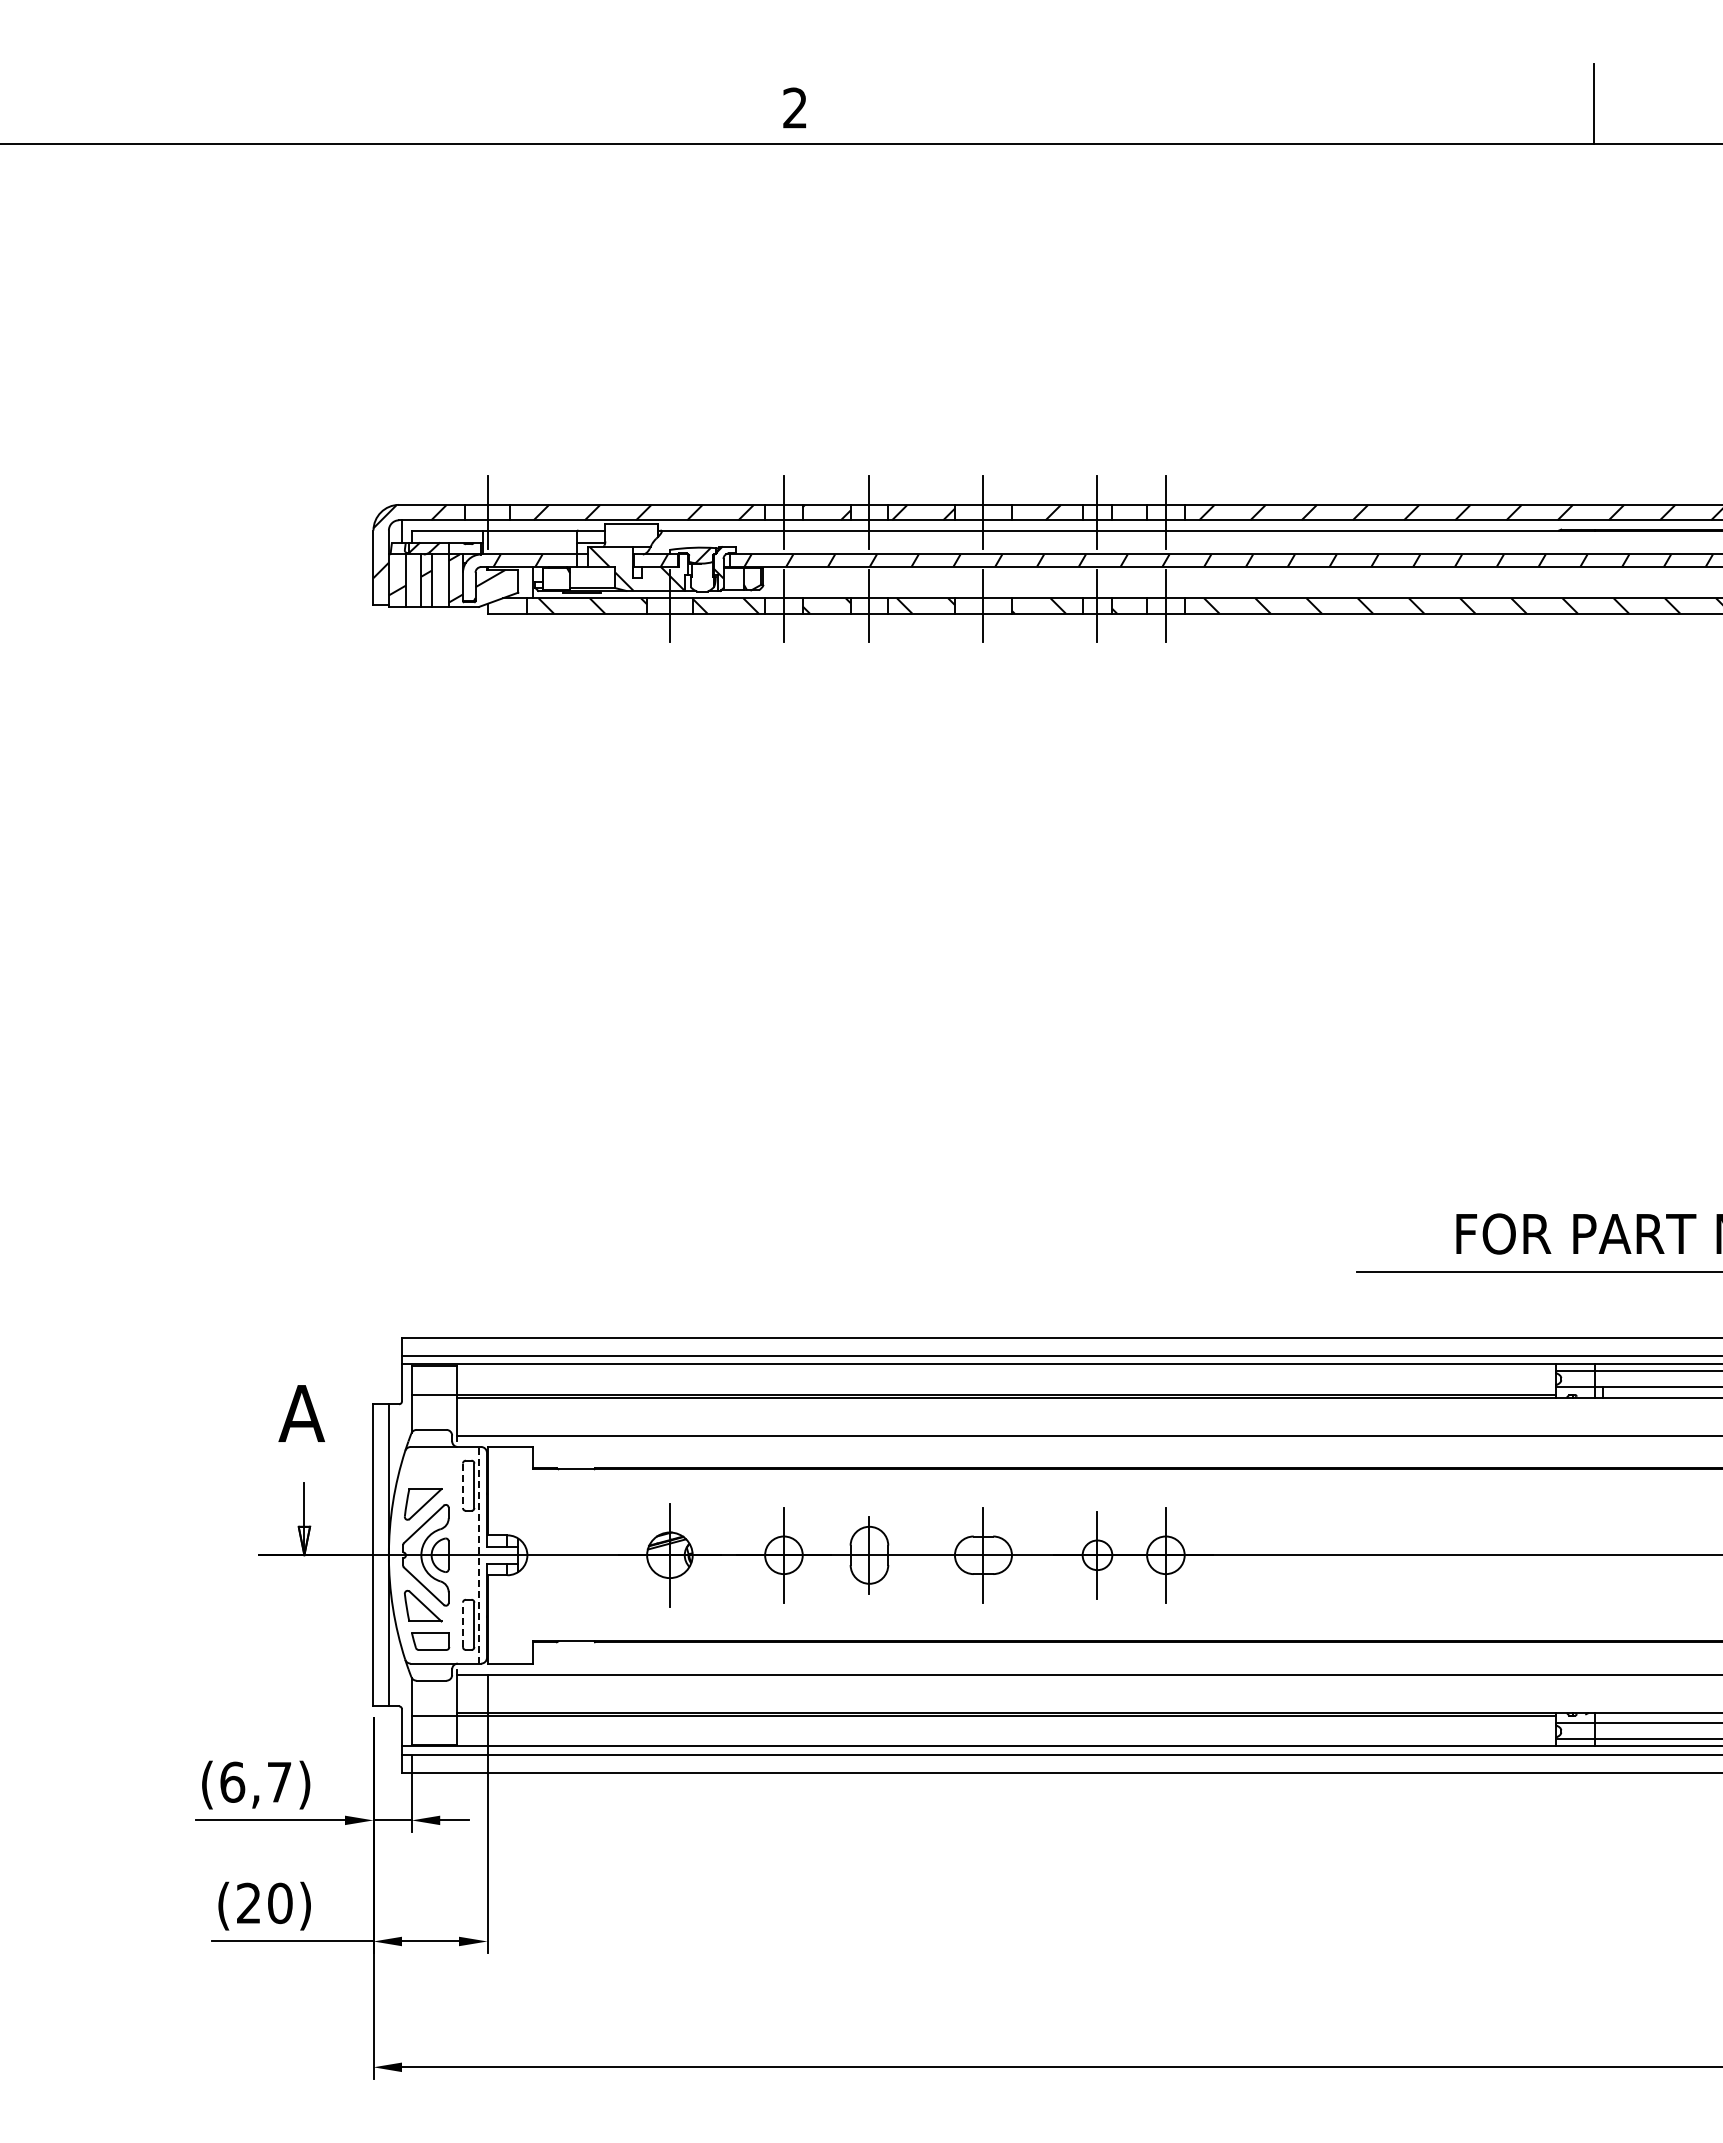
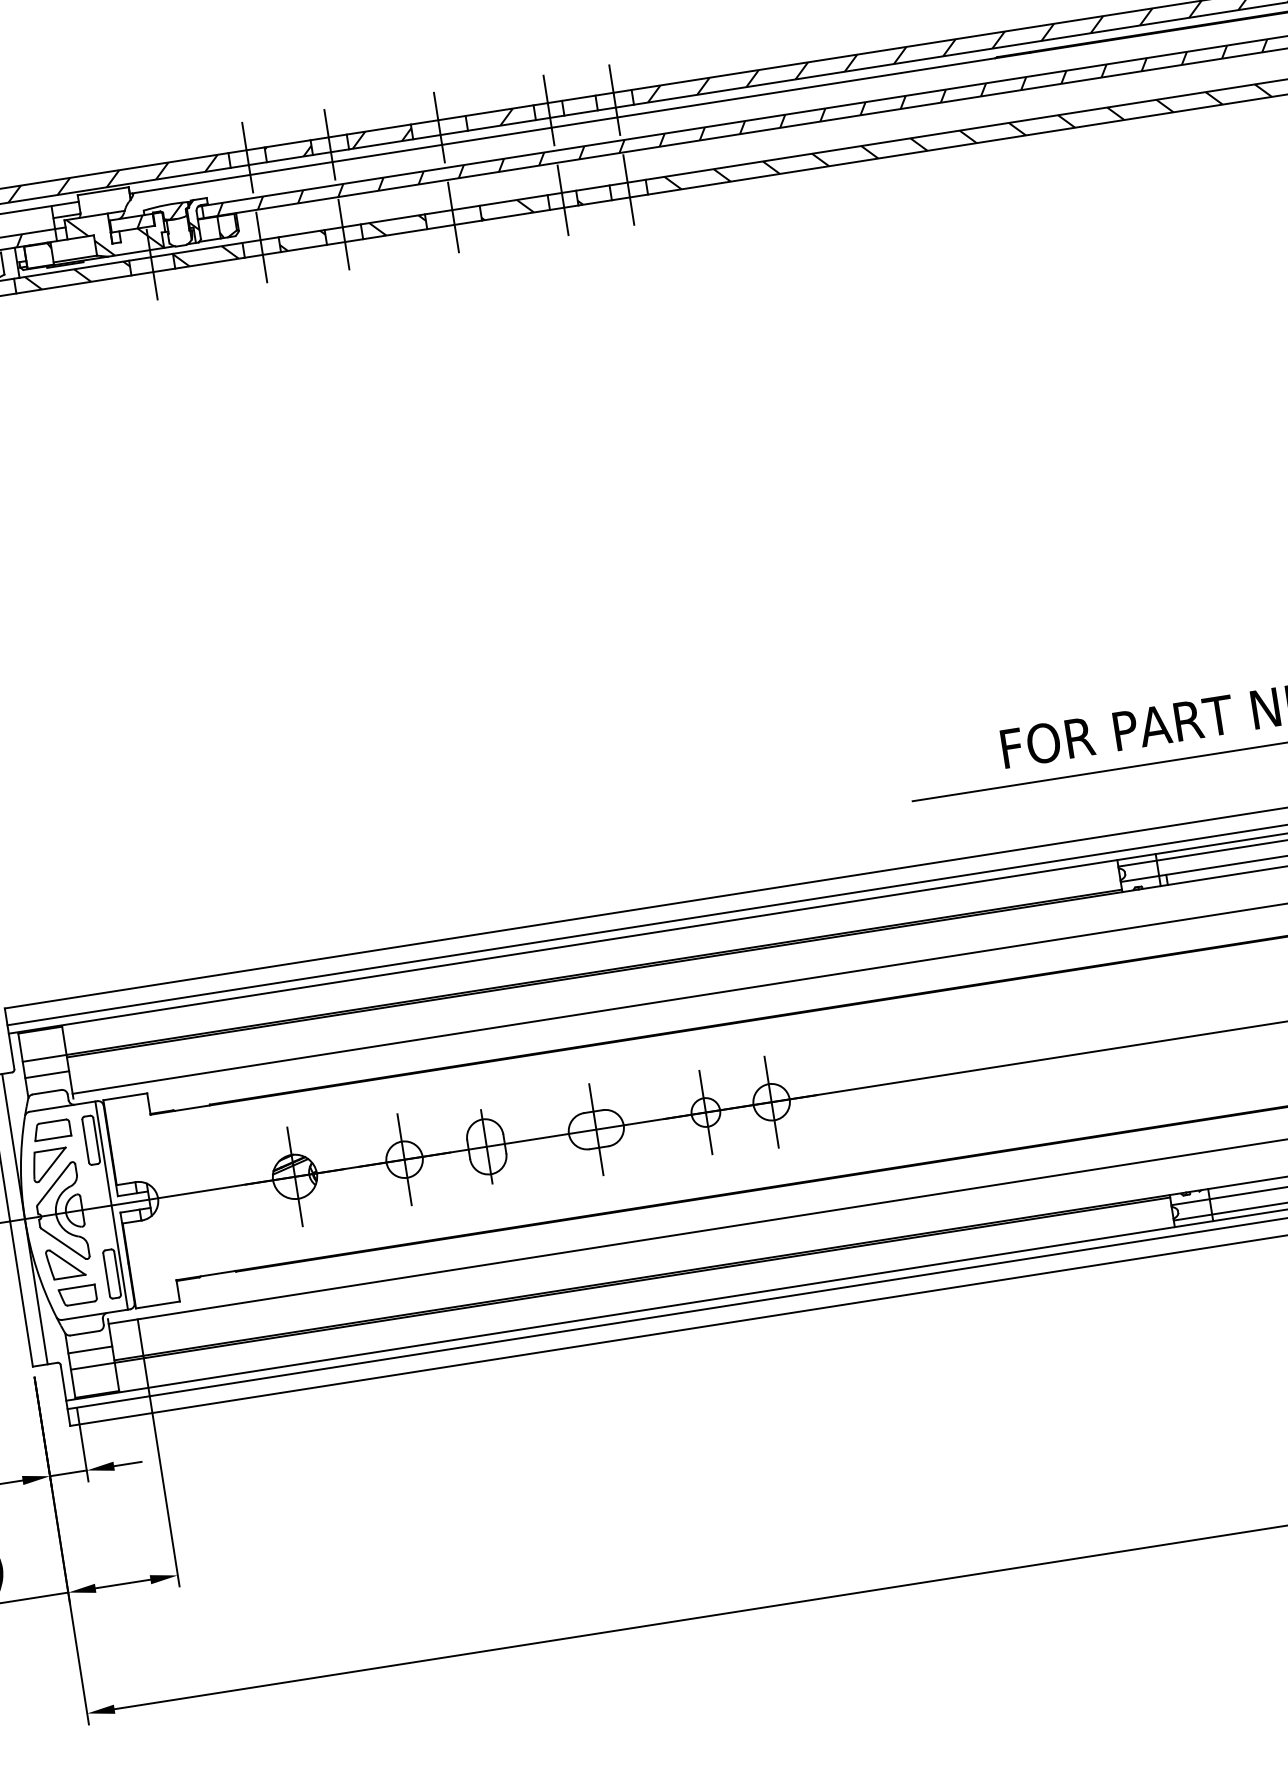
line: (434, 1412) -> (47, 1075), added
part: (430, 1468) -> (51, 1129), added
line: (462, 1486) -> (85, 1141), dashed -> solid
line: (479, 1554) -> (111, 1204), dashed -> solid
line: (462, 1624) -> (106, 1274), dashed -> solid
line: (434, 1698) -> (90, 1349), added

